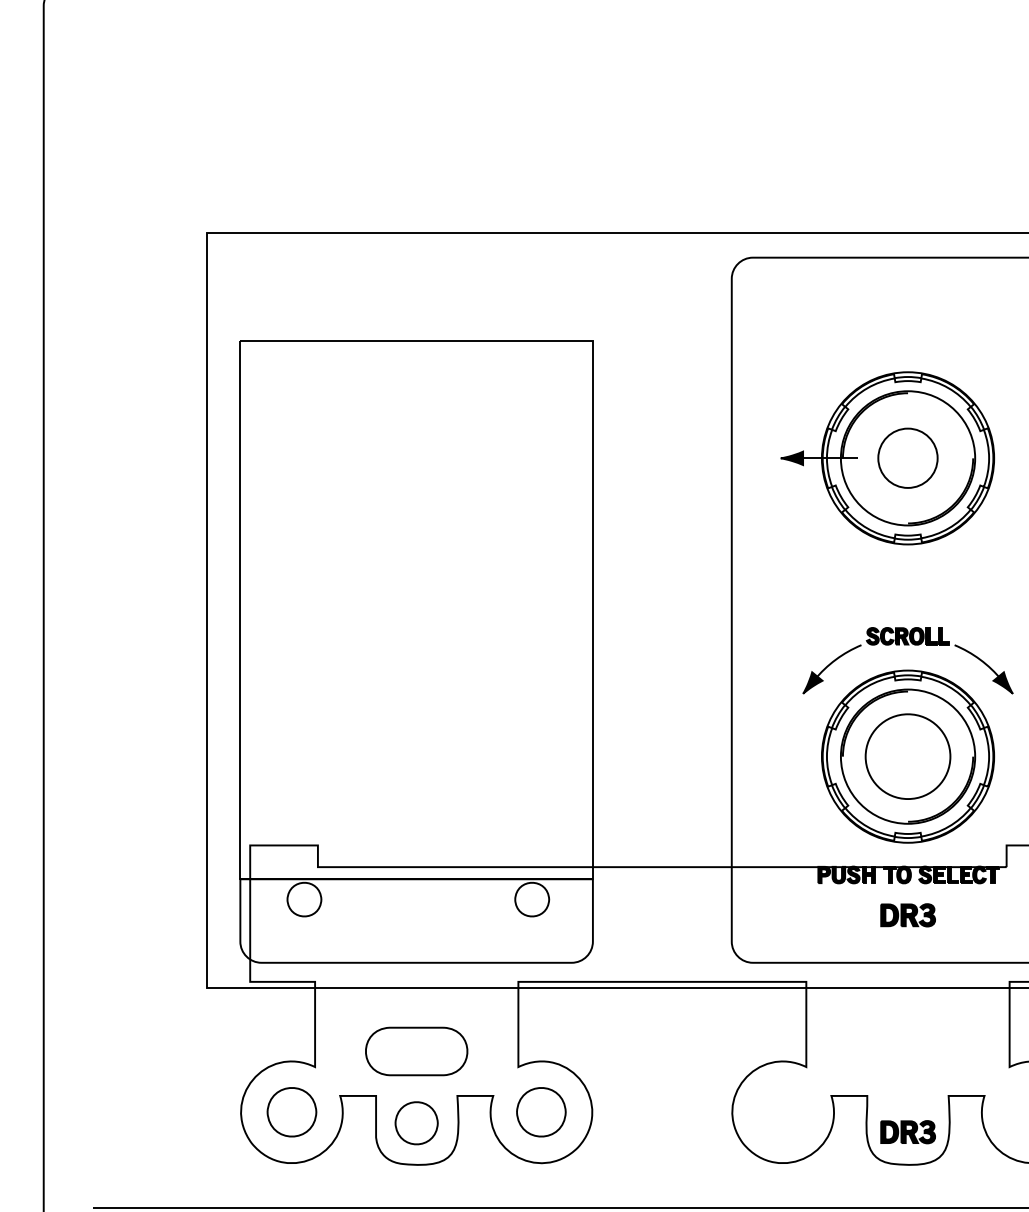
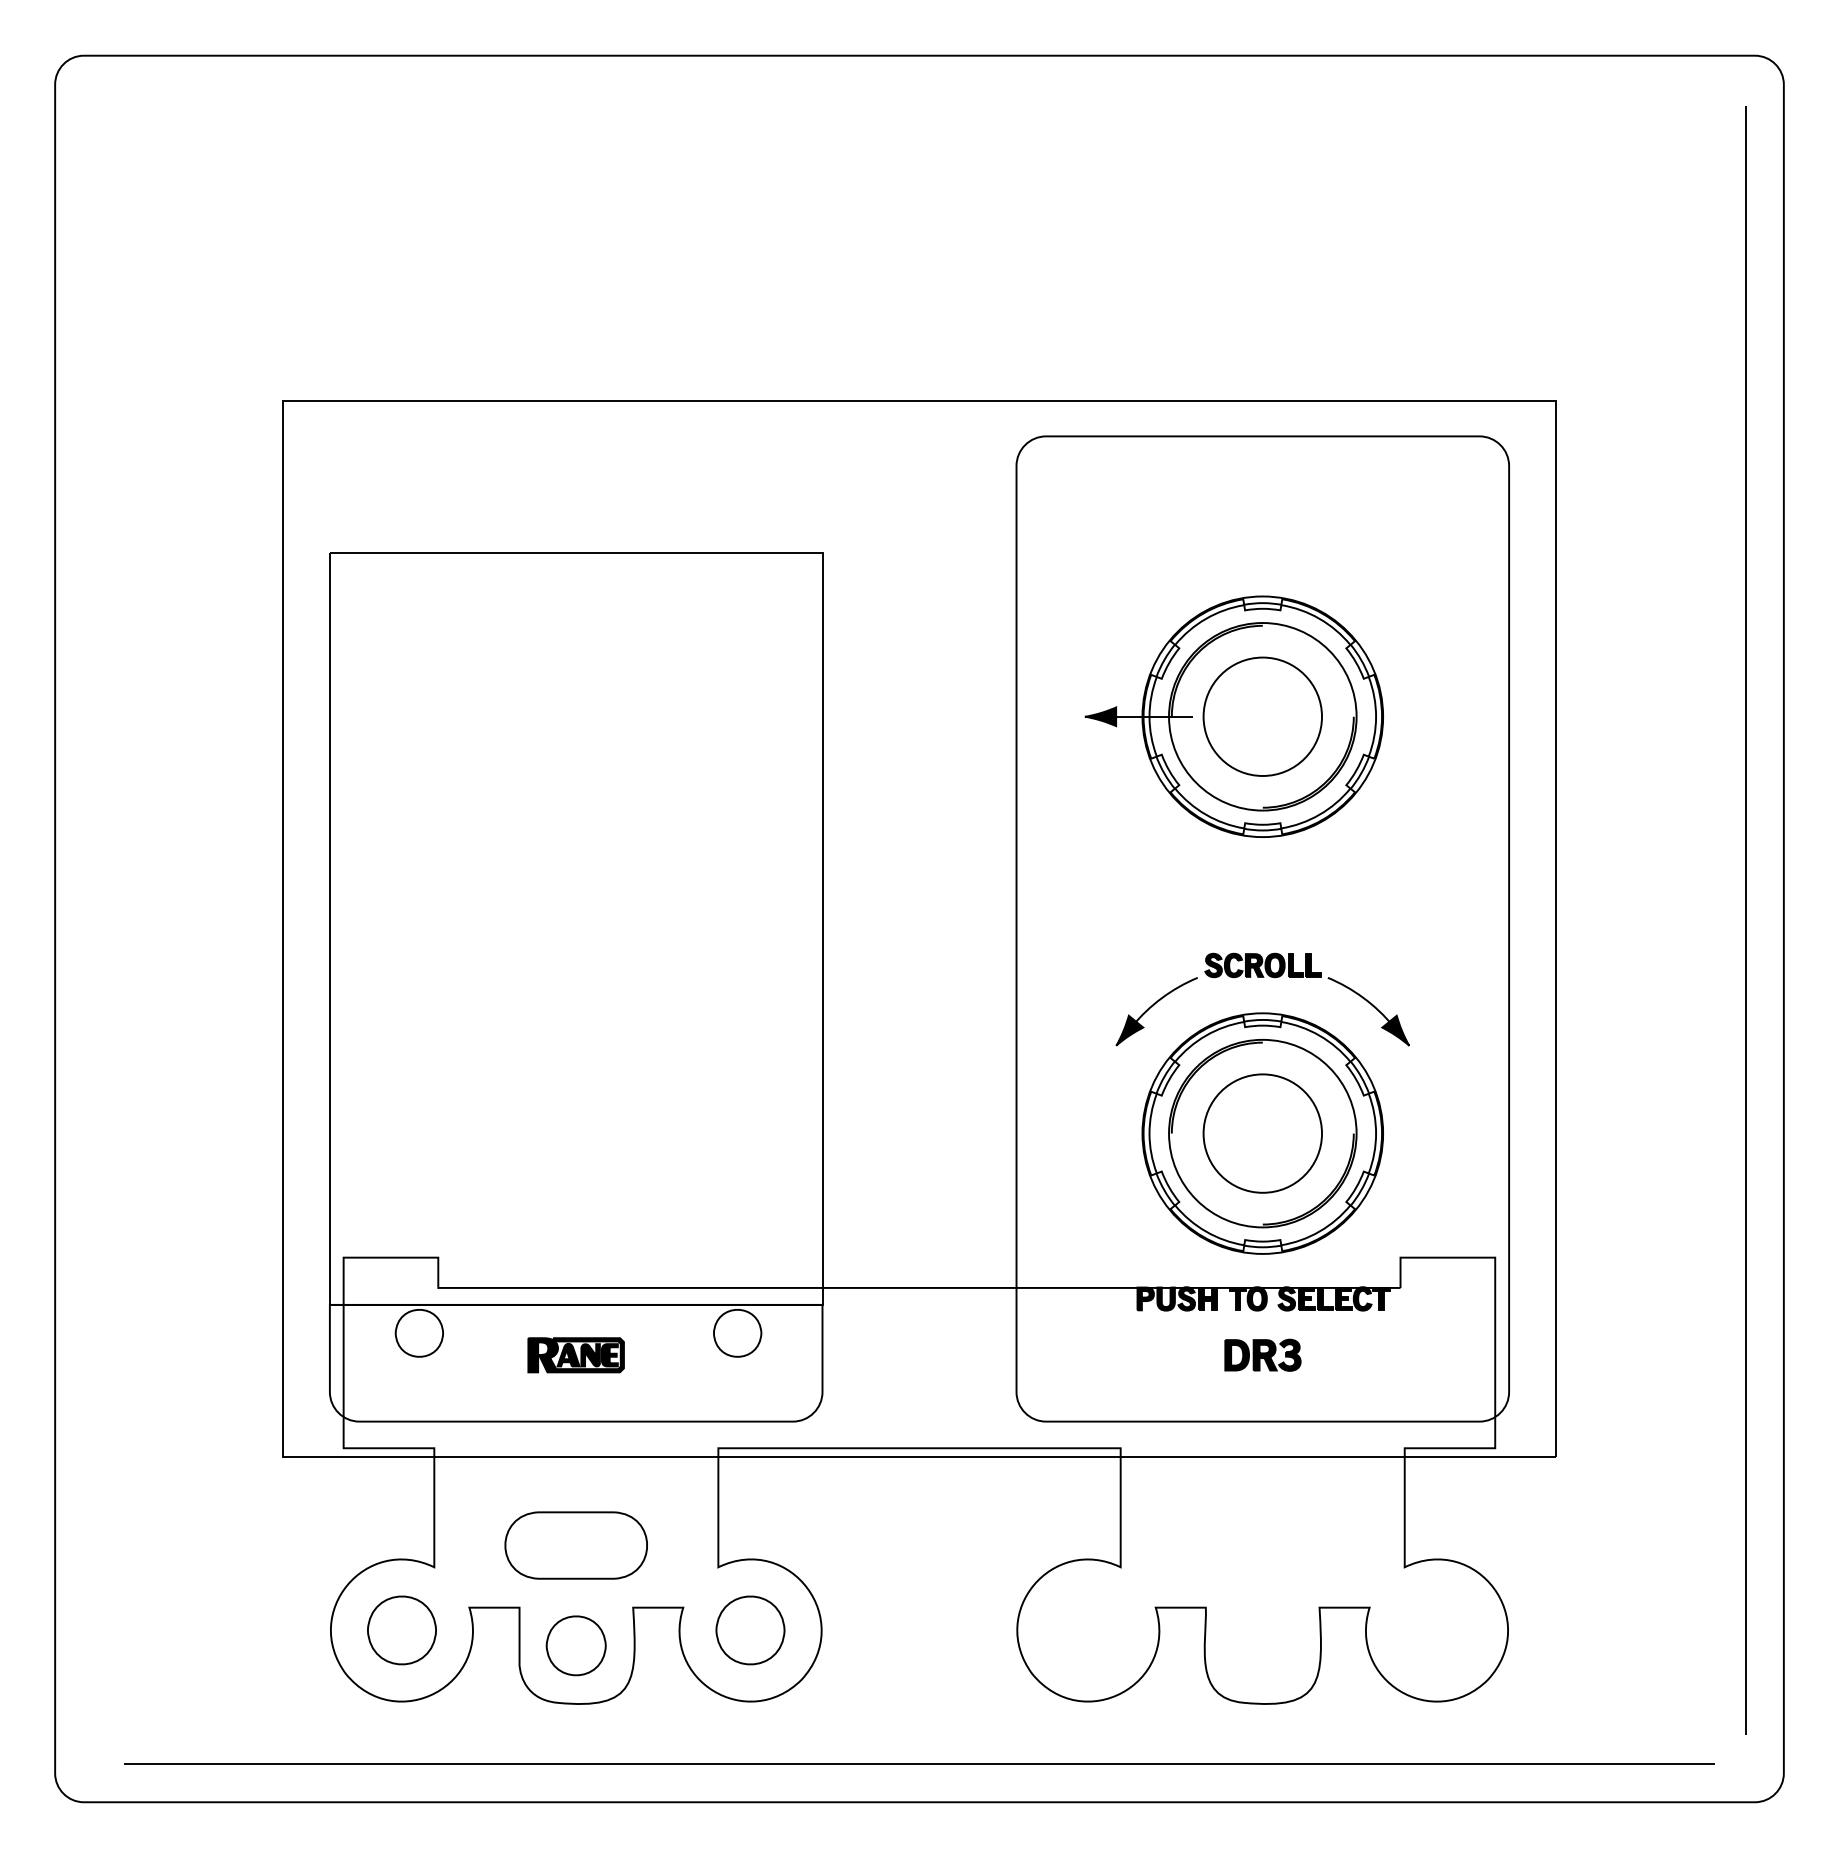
part: (907, 458) -> (1262, 716), size x1.43
part: (416, 915) -> (575, 1355), added
part: (907, 1131) -> (1262, 1657), removed

